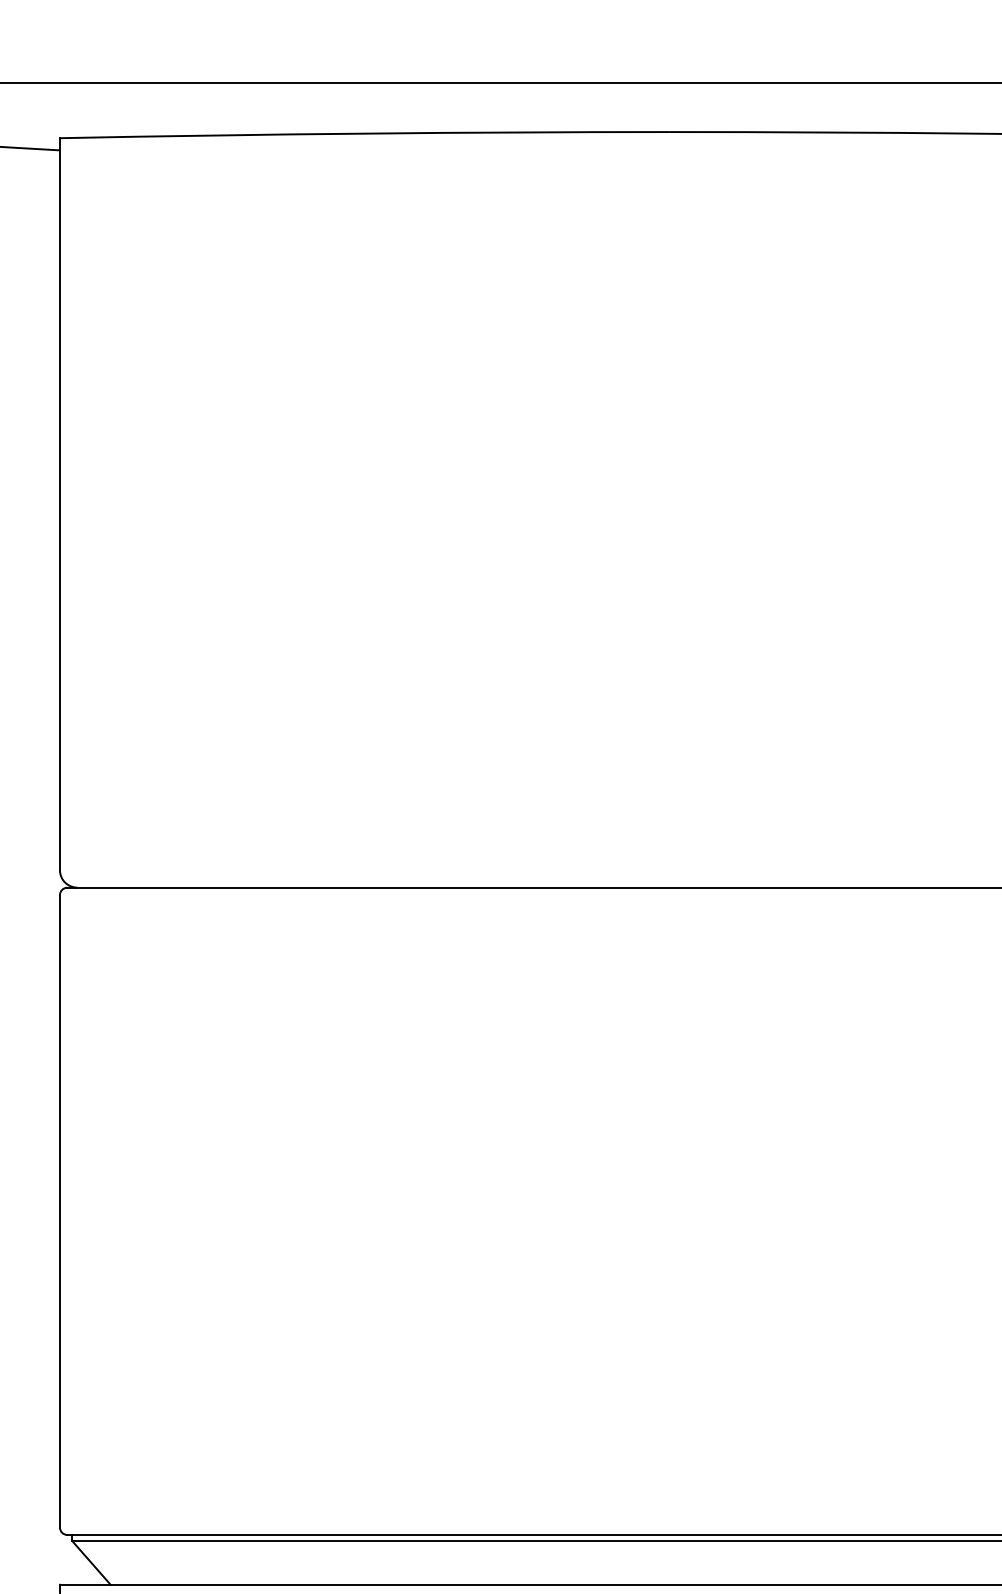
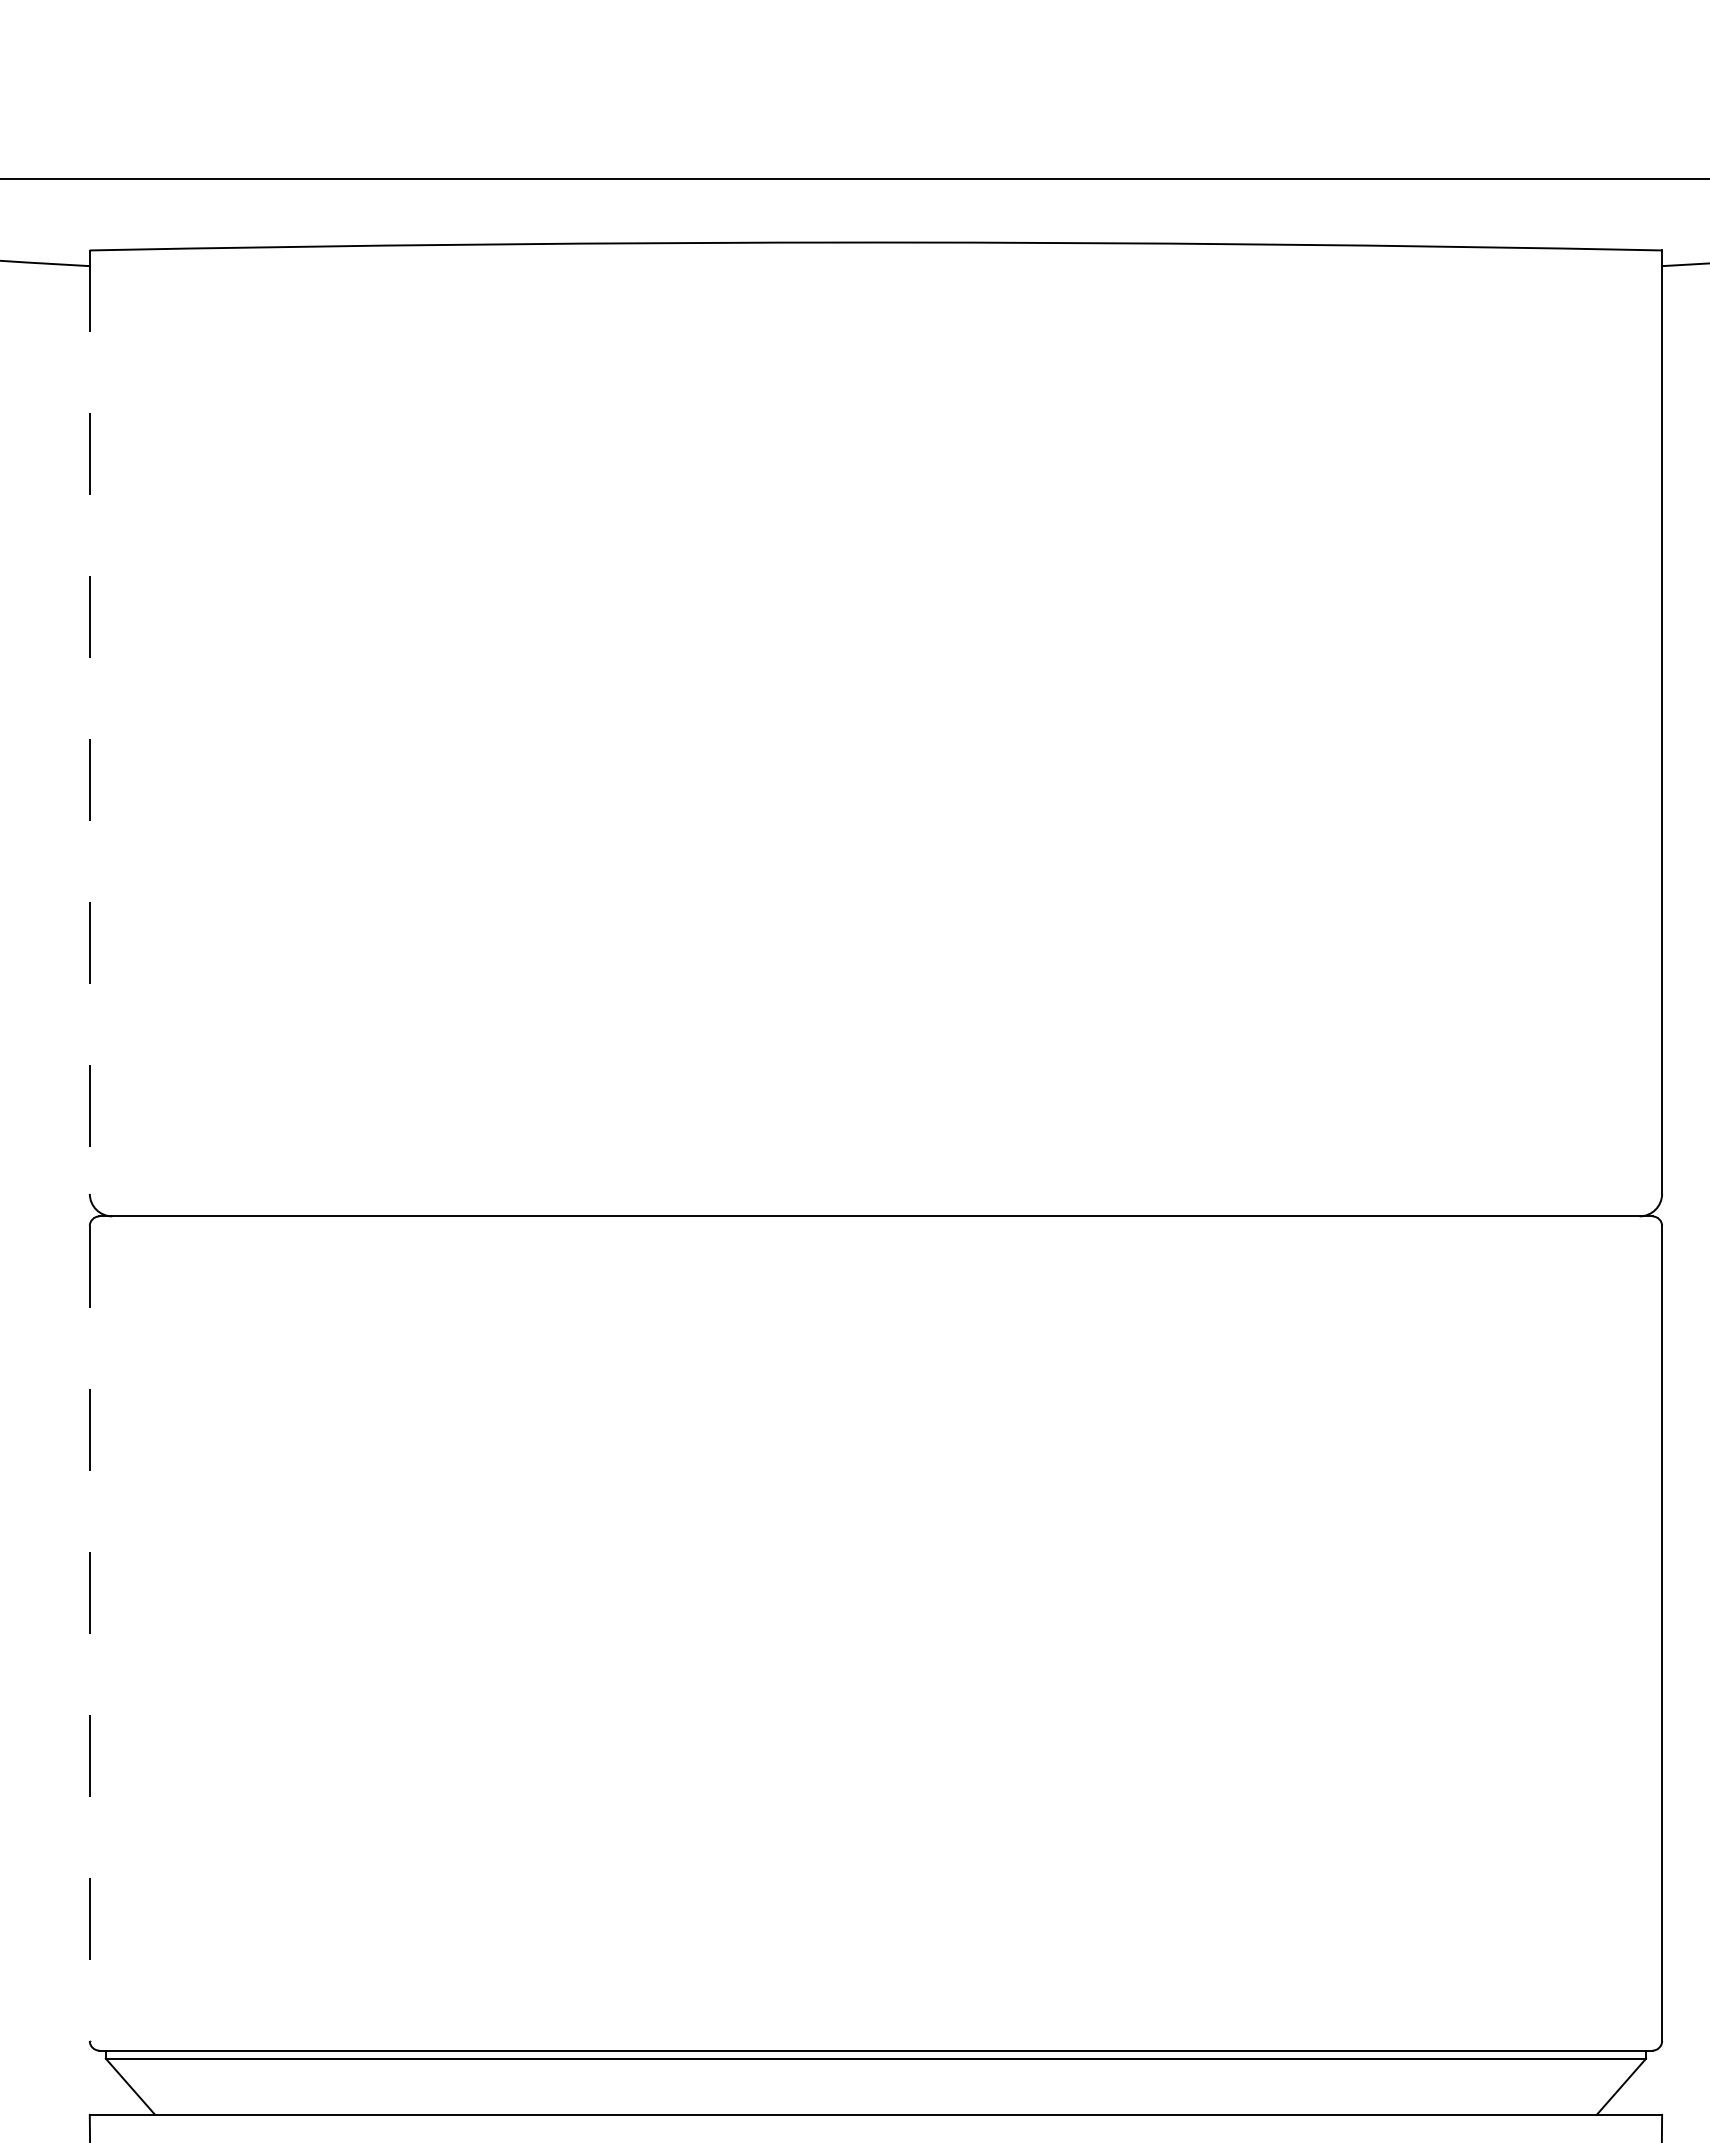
line: (59, 504) -> (89, 722), solid -> dashed
line: (59, 1211) -> (89, 1633), solid -> dashed

